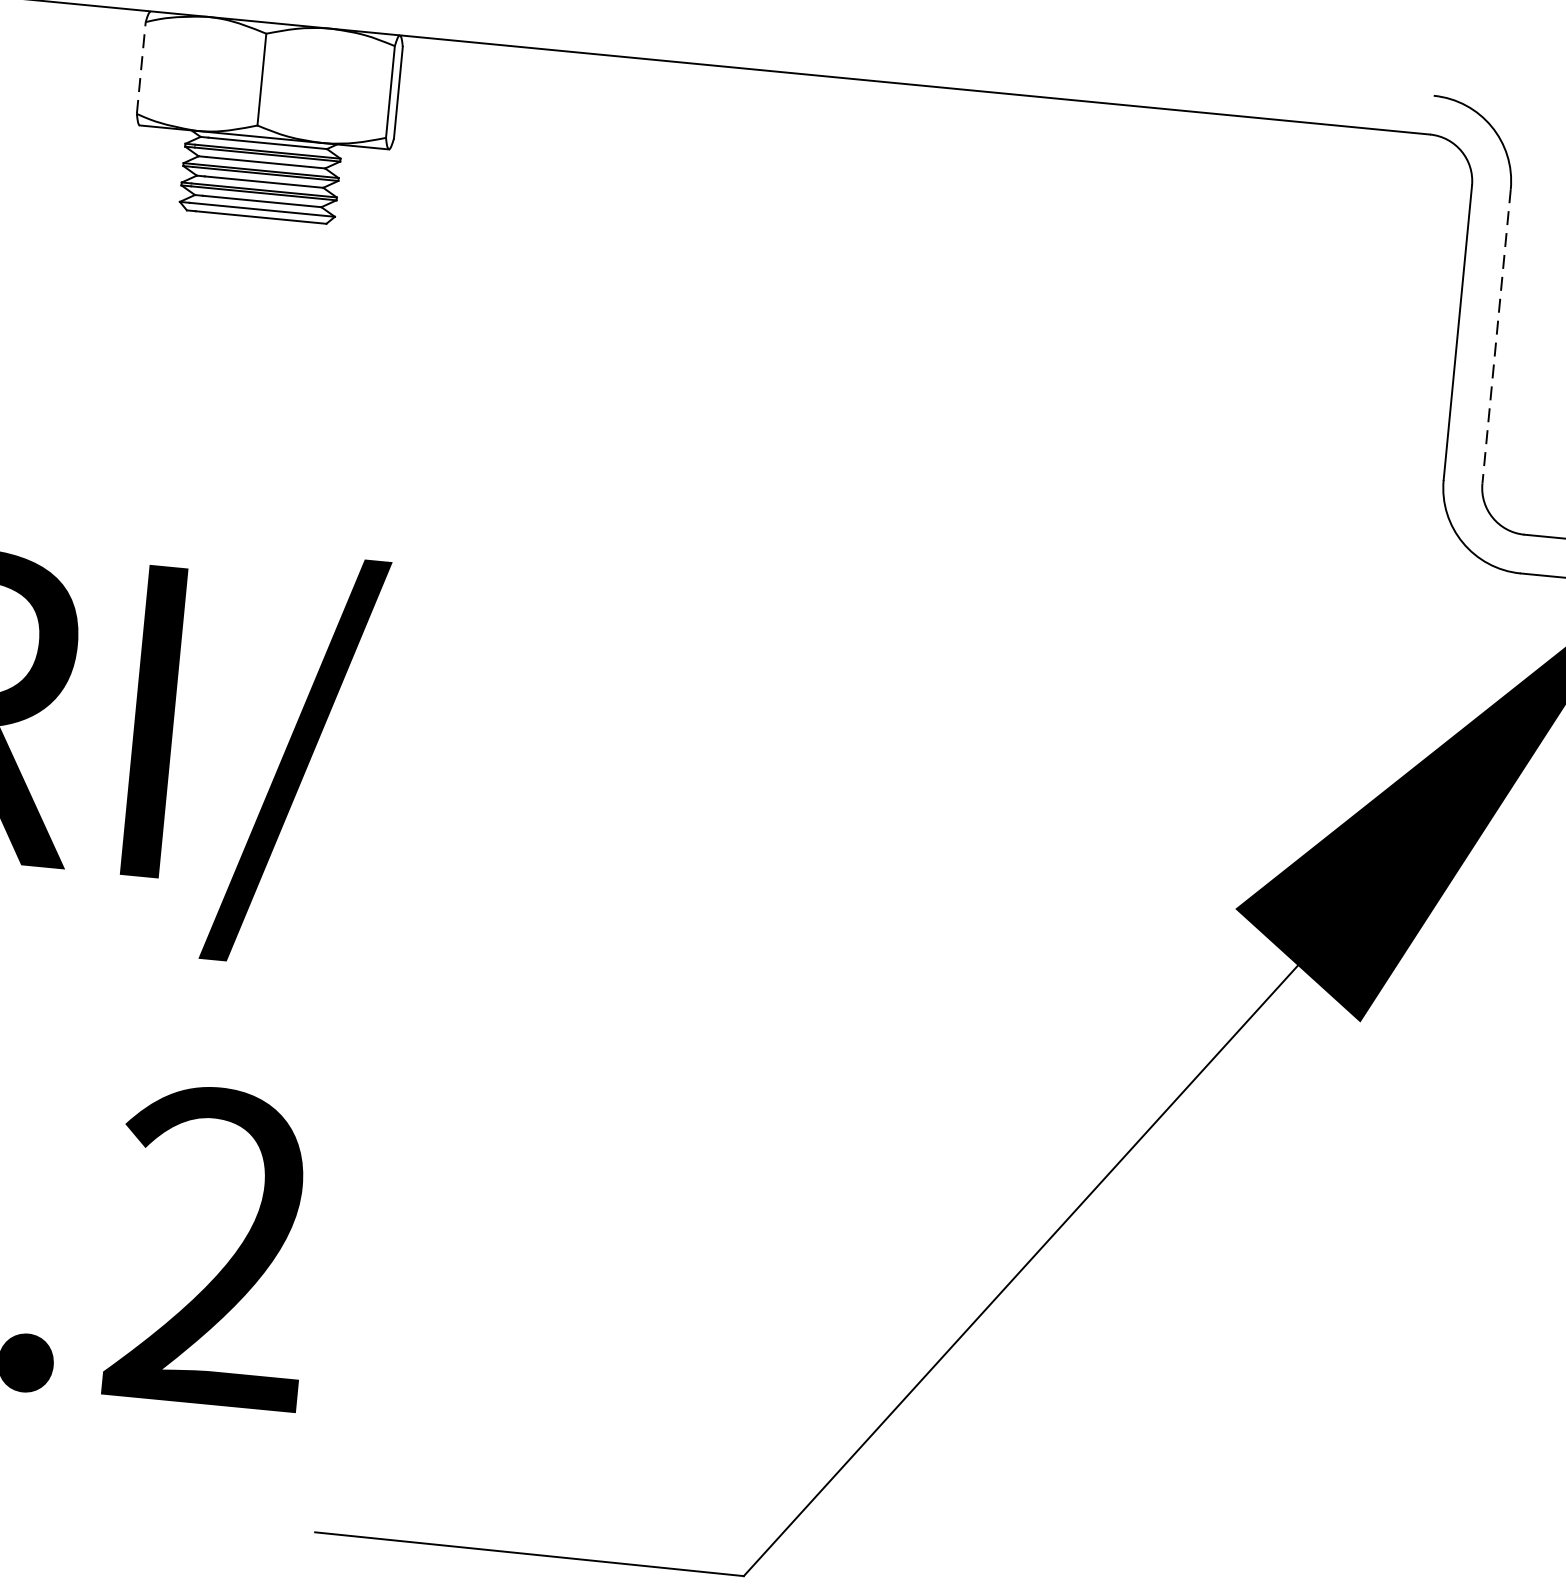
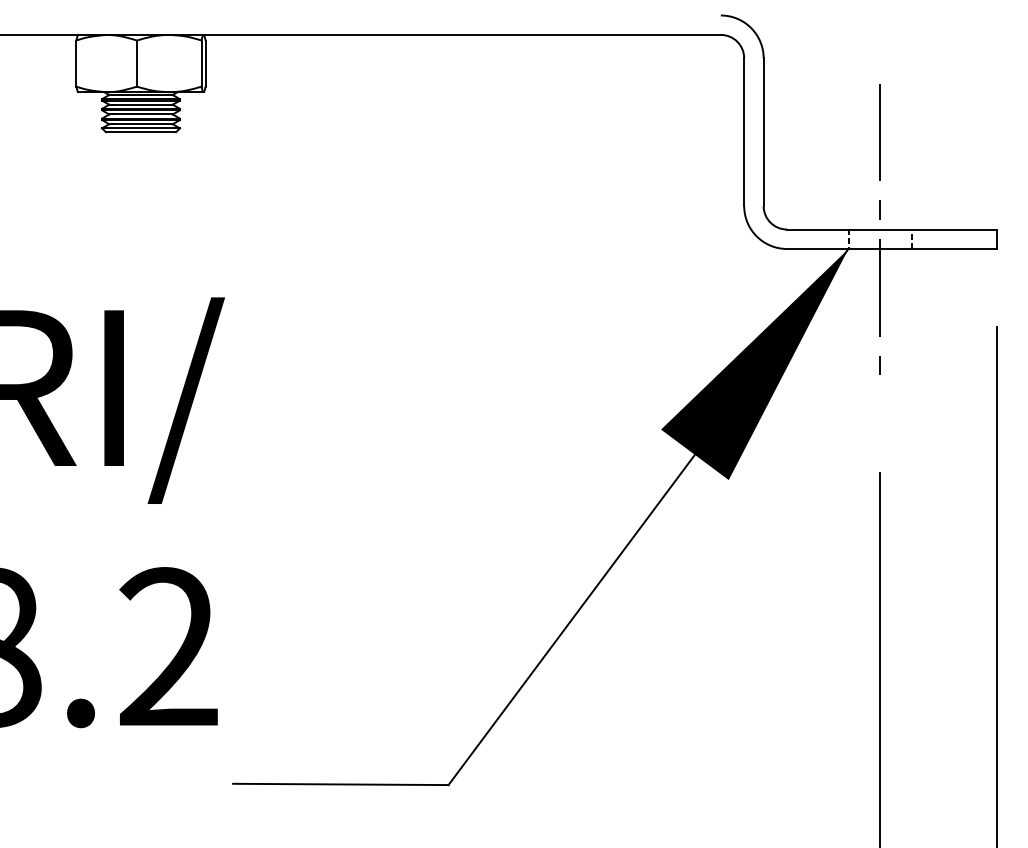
line: (141, 67) -> (76, 63), dashed -> solid
line: (1496, 336) -> (763, 132), dashed -> solid

